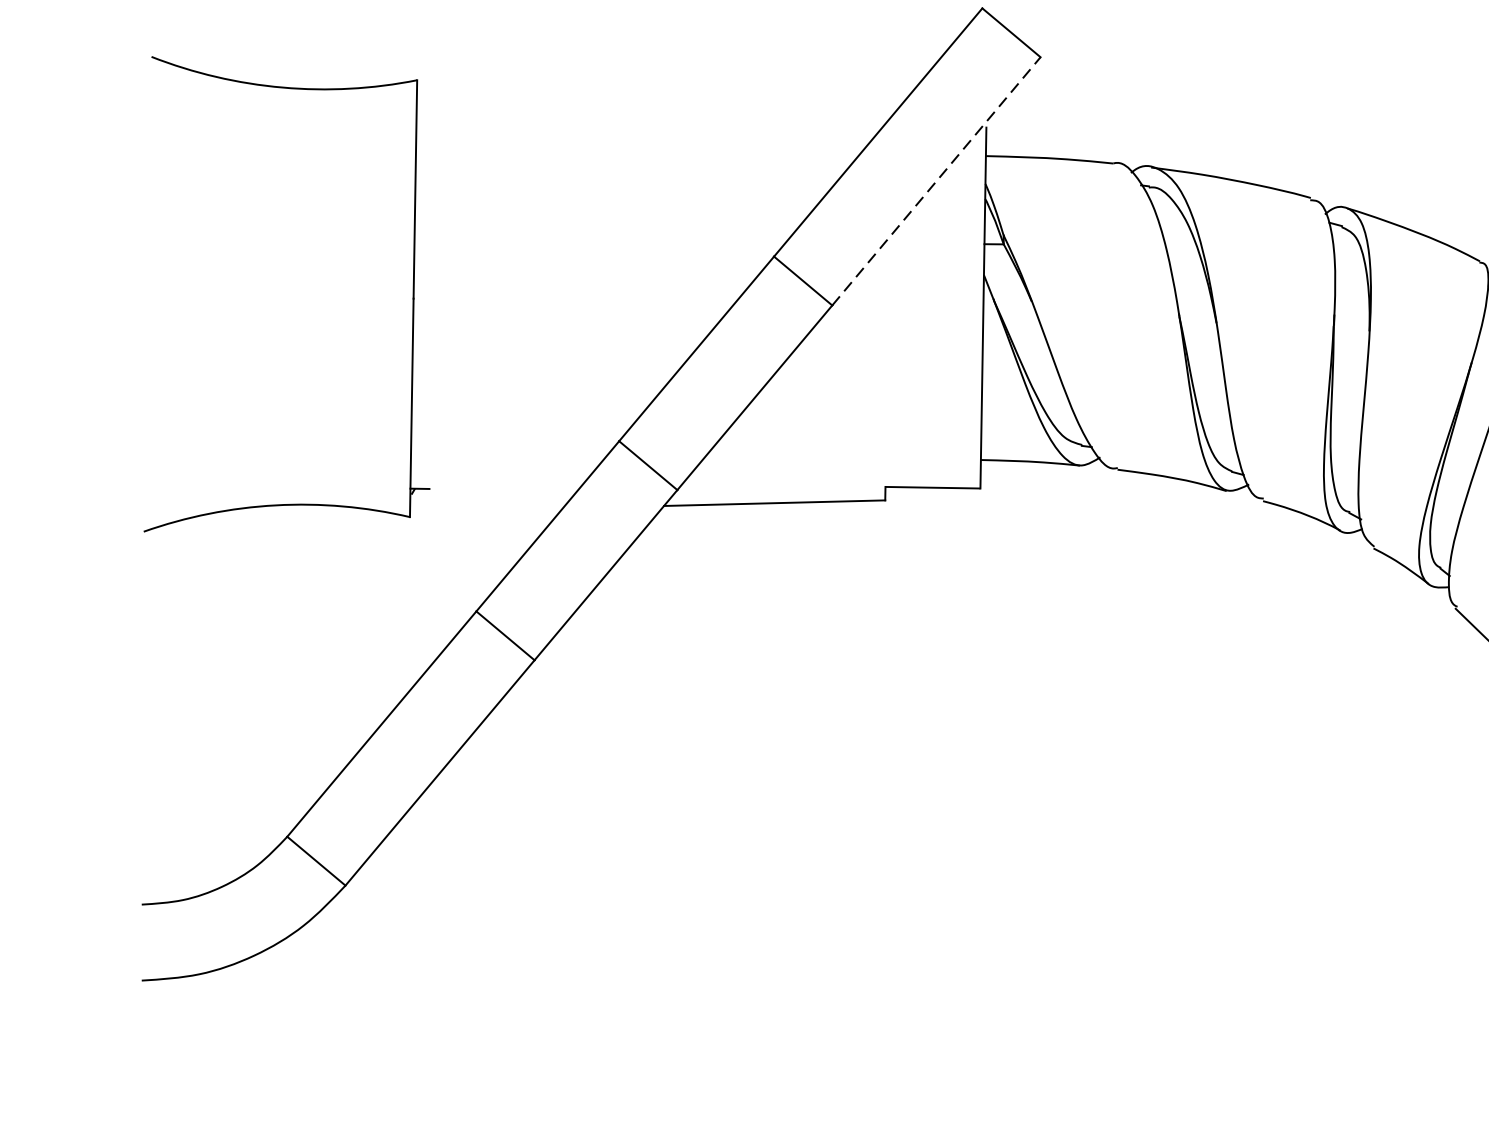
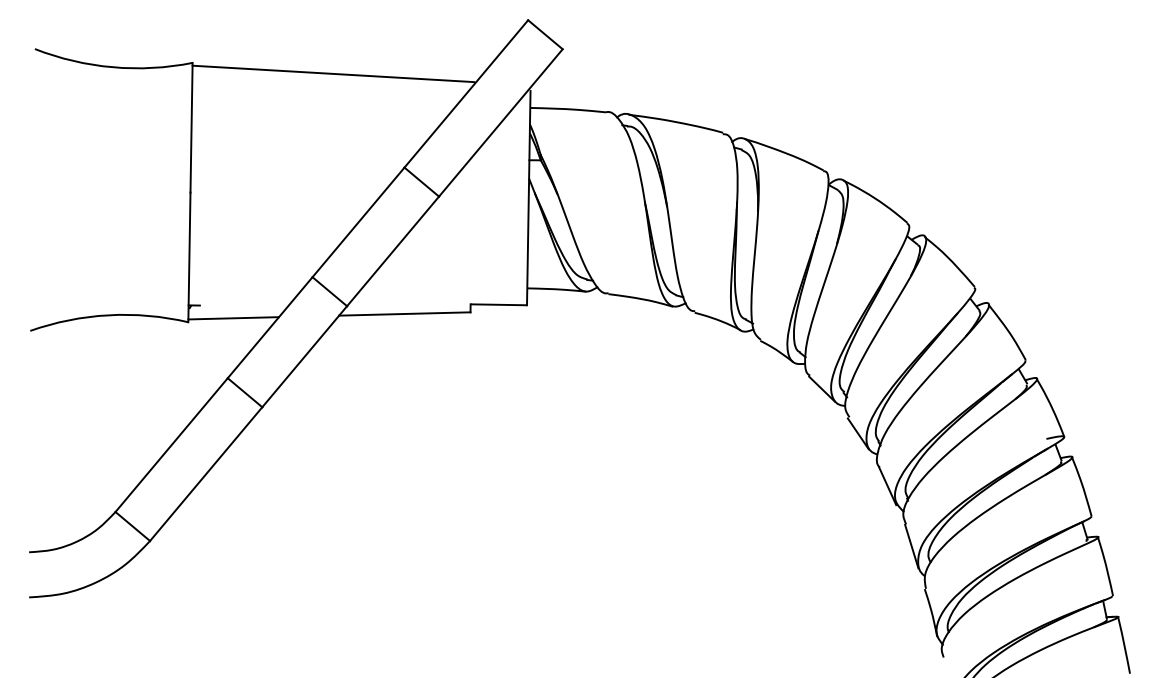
line: (654, 98) -> (333, 73), added
line: (937, 180) -> (501, 122), dashed -> solid
line: (486, 510) -> (233, 318), added

